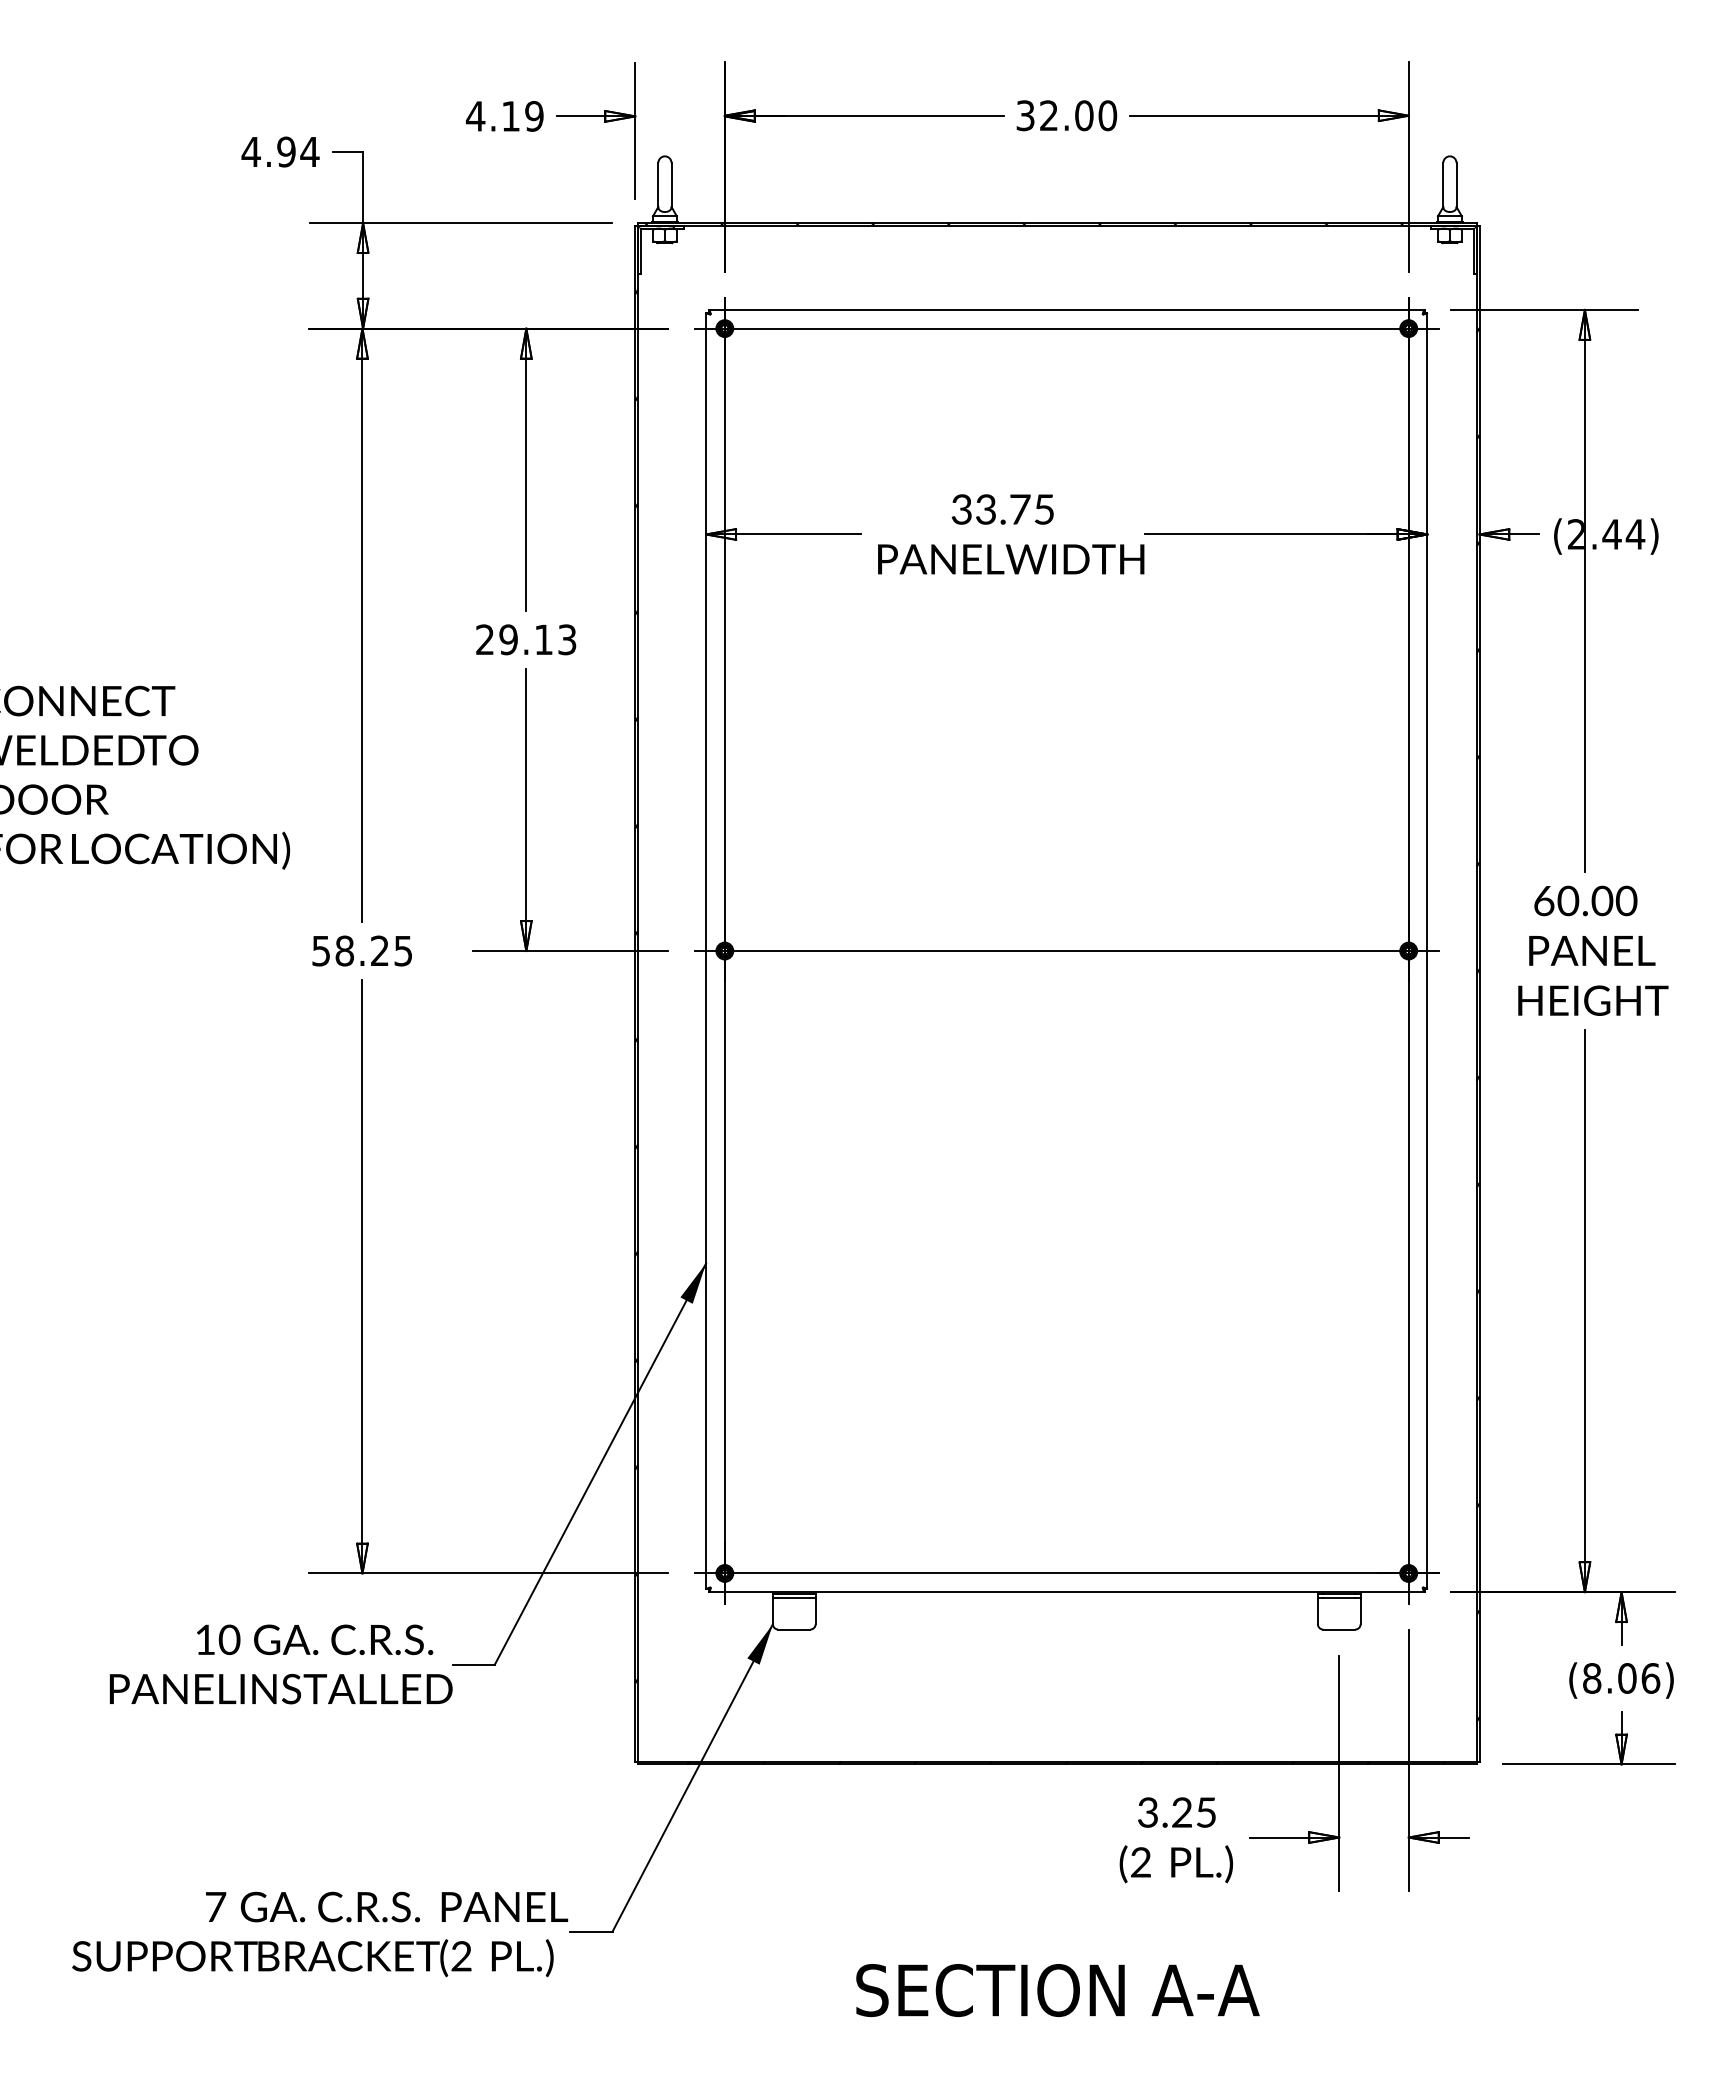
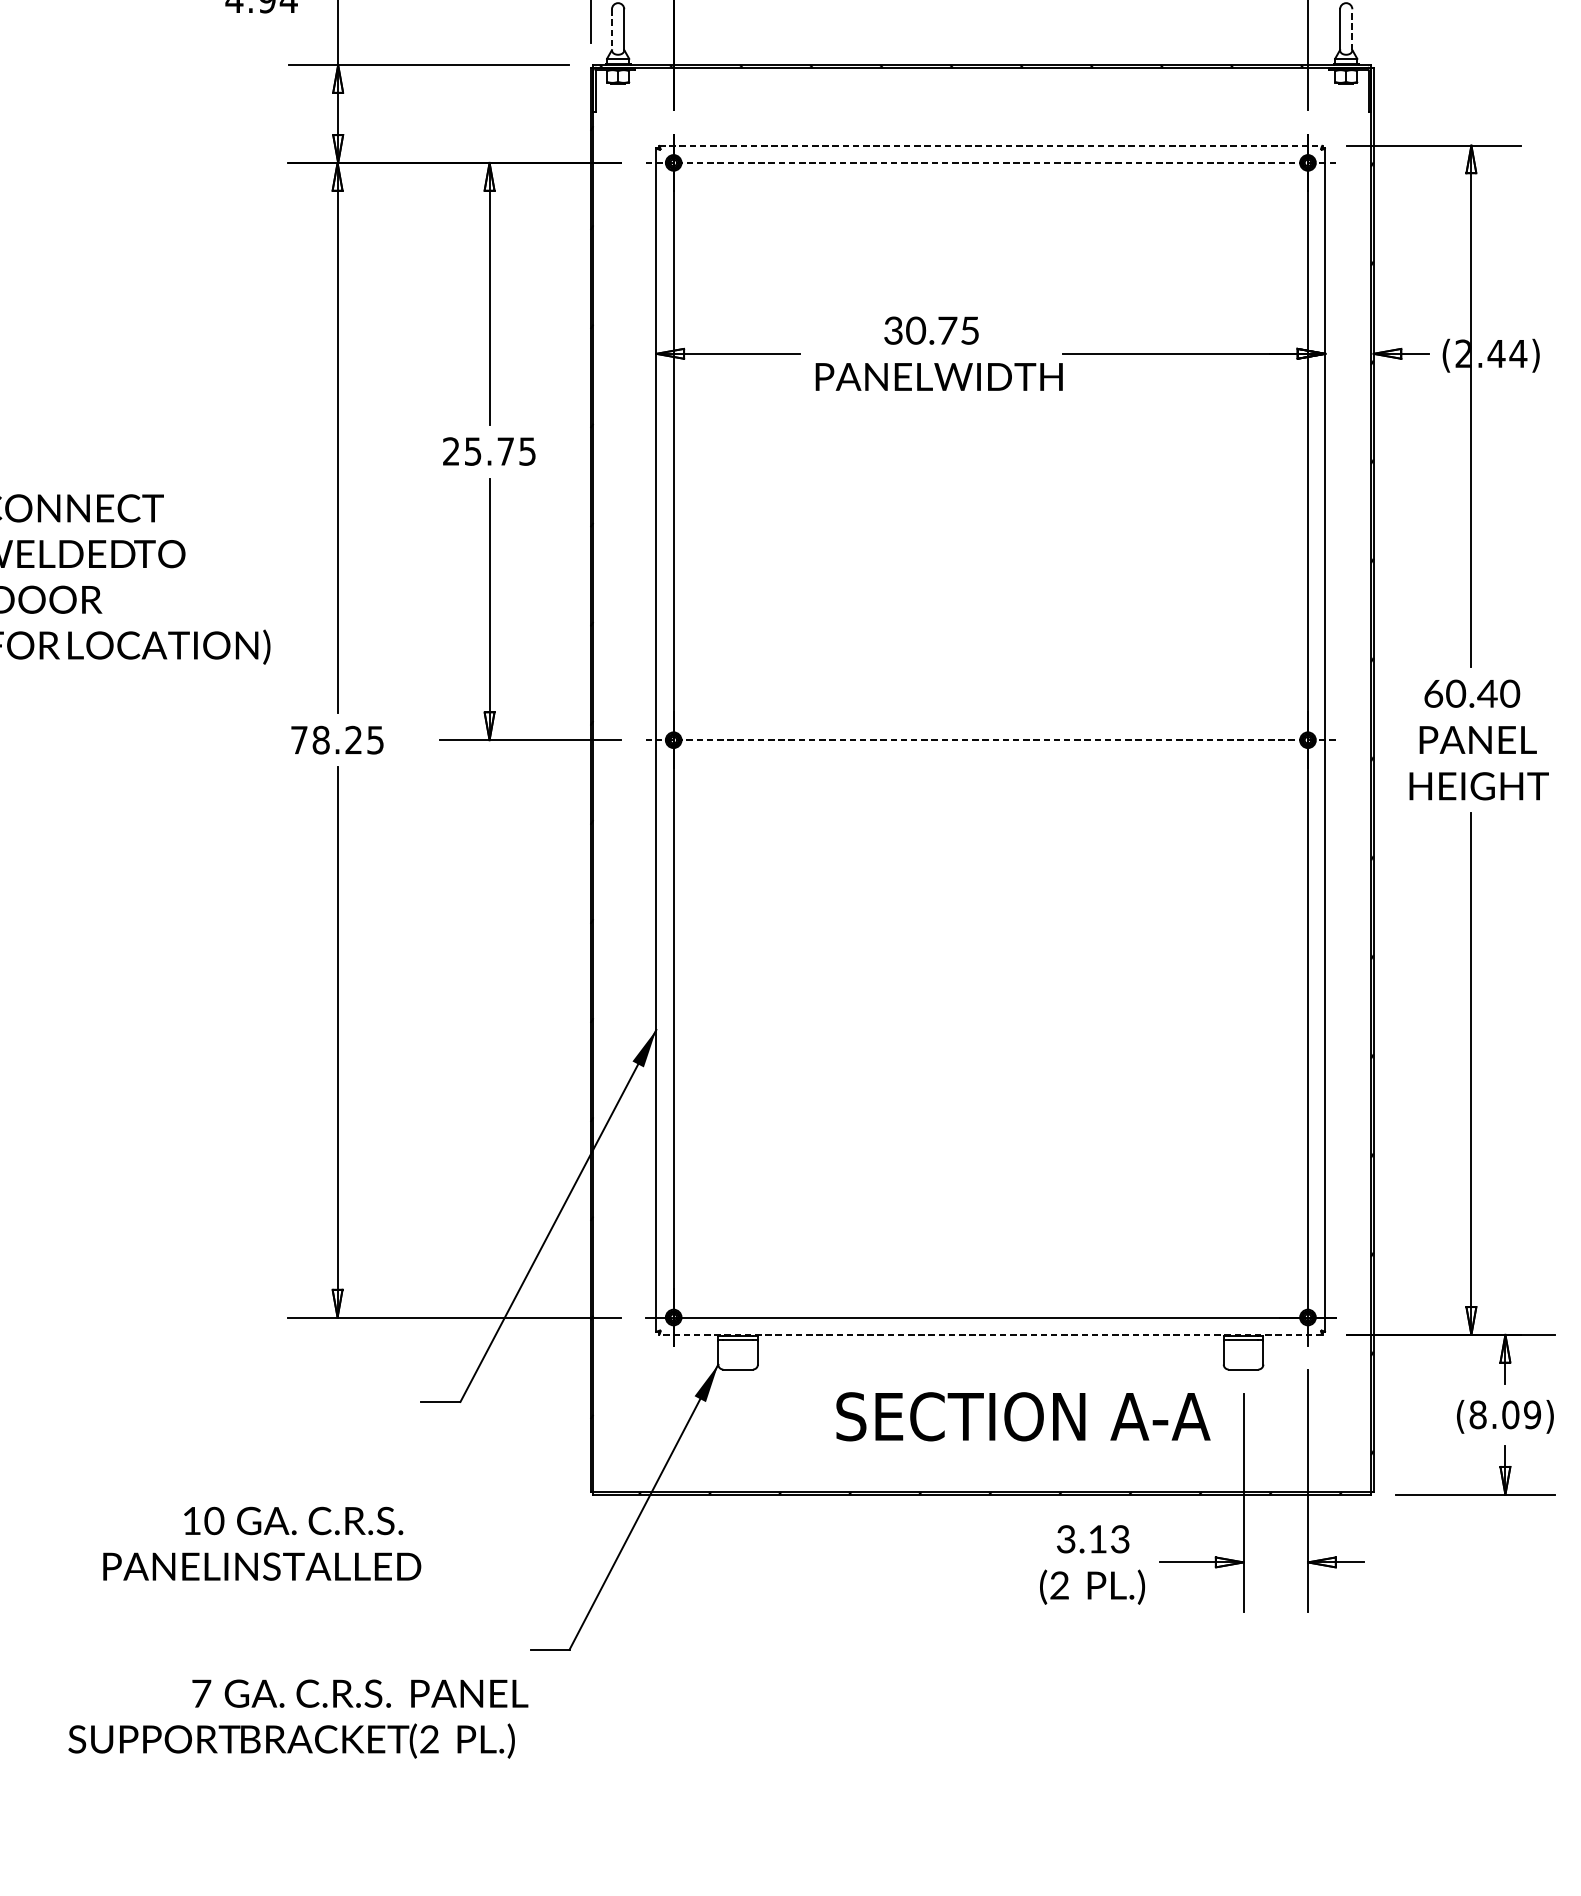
line: (1456, 184) -> (1352, 29), solid -> dashed
line: (658, 185) -> (612, 30), solid -> dashed
line: (1066, 309) -> (990, 145), solid -> dashed
line: (1066, 328) -> (990, 162), solid -> dashed
text: (985, 509) -> (915, 330), 33.75 -> 30.75
text: (537, 639) -> (499, 451), 29.13 -> 25.75
text: (1602, 900) -> (1487, 693), 60.00 -> 60.40
text: (320, 951) -> (298, 740), 58.25 -> 78.25
line: (1067, 951) -> (991, 740), solid -> dashed
line: (1066, 1592) -> (990, 1335), solid -> dashed
text: (281, 1664) -> (262, 1543), moved
text: (1650, 1678) -> (1532, 1414), (8.06) -> (8.09)
text: (1194, 1812) -> (1109, 1539), 3.25 -> 3.13
text: (320, 1934) -> (298, 1719), moved
text: (1057, 1990) -> (1023, 1416), moved

